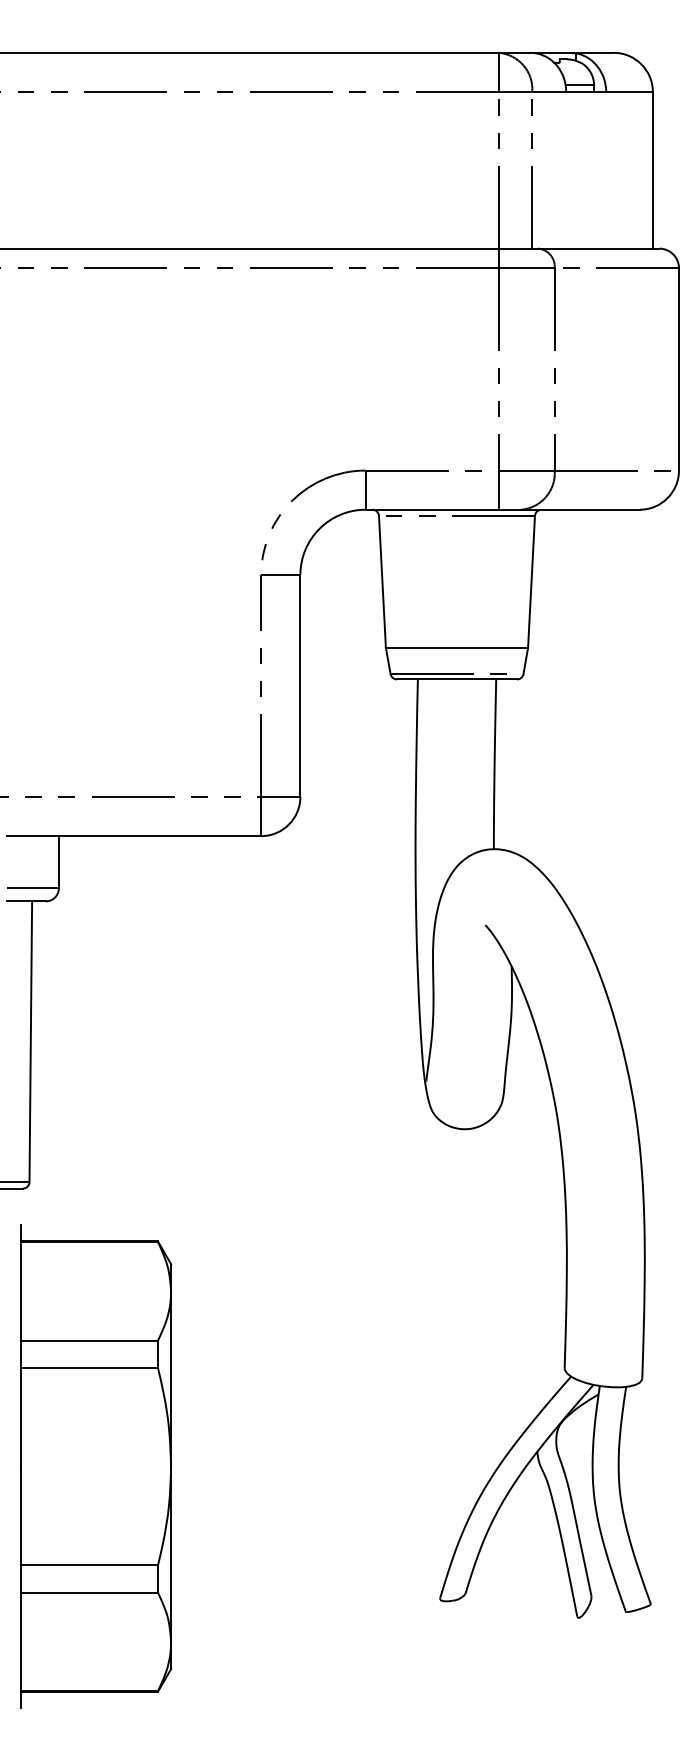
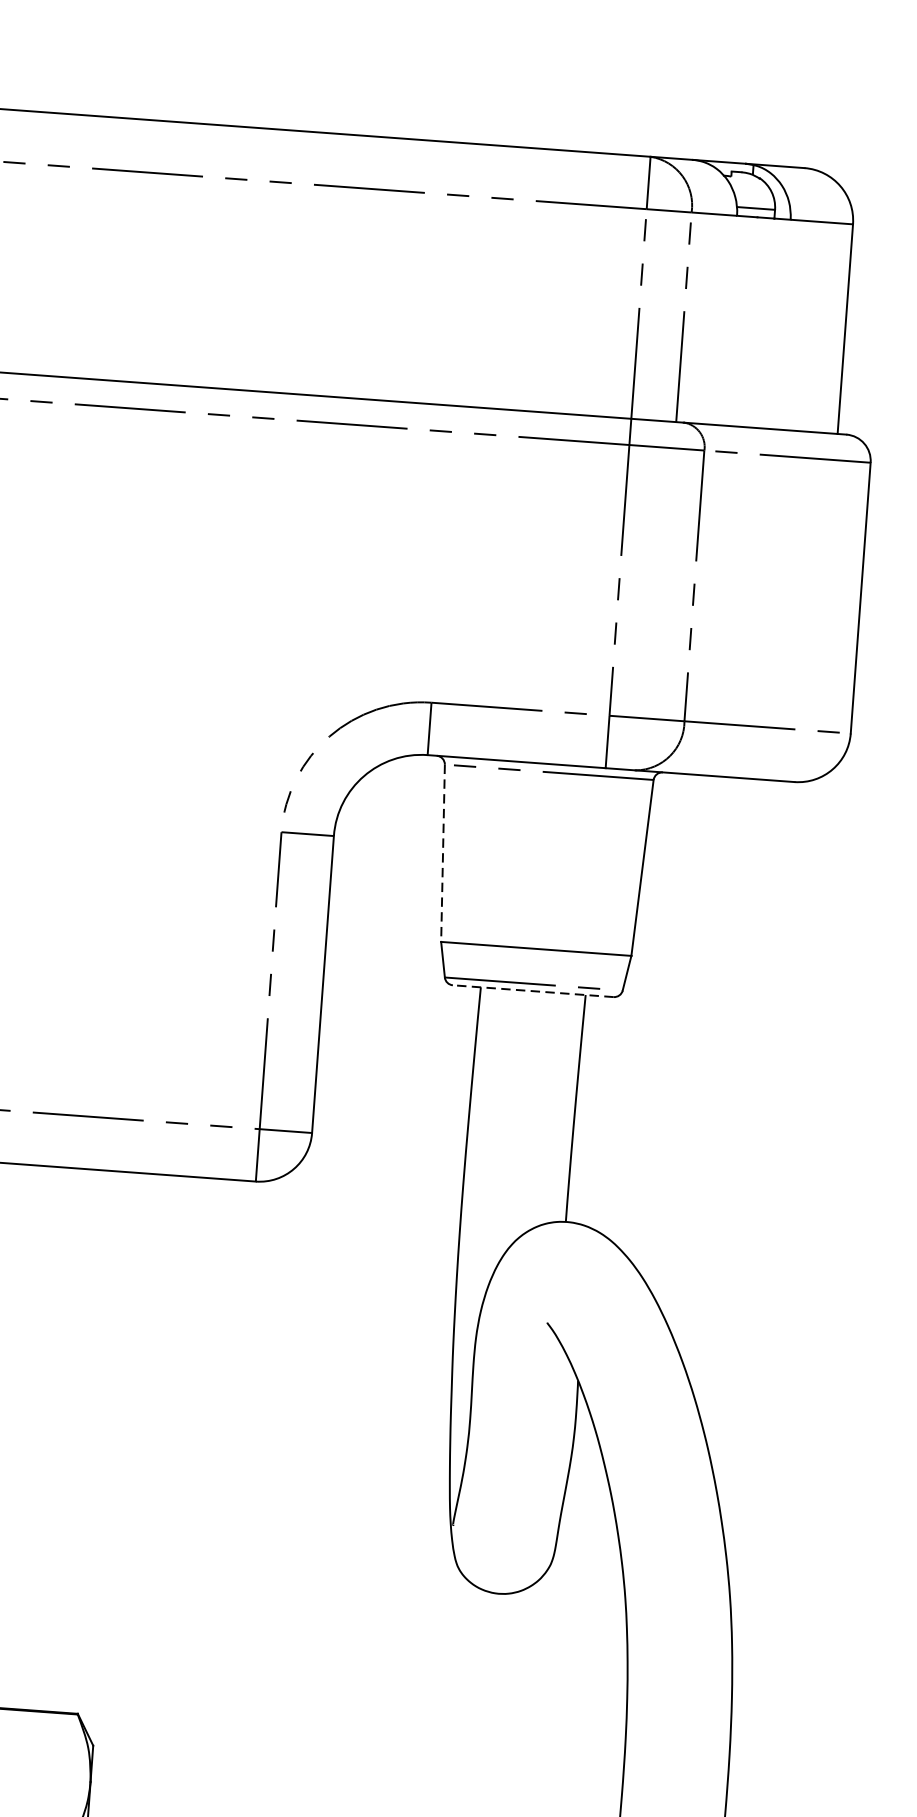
line: (382, 582) -> (443, 854), solid -> dashed
line: (456, 679) -> (532, 991), solid -> dashed

